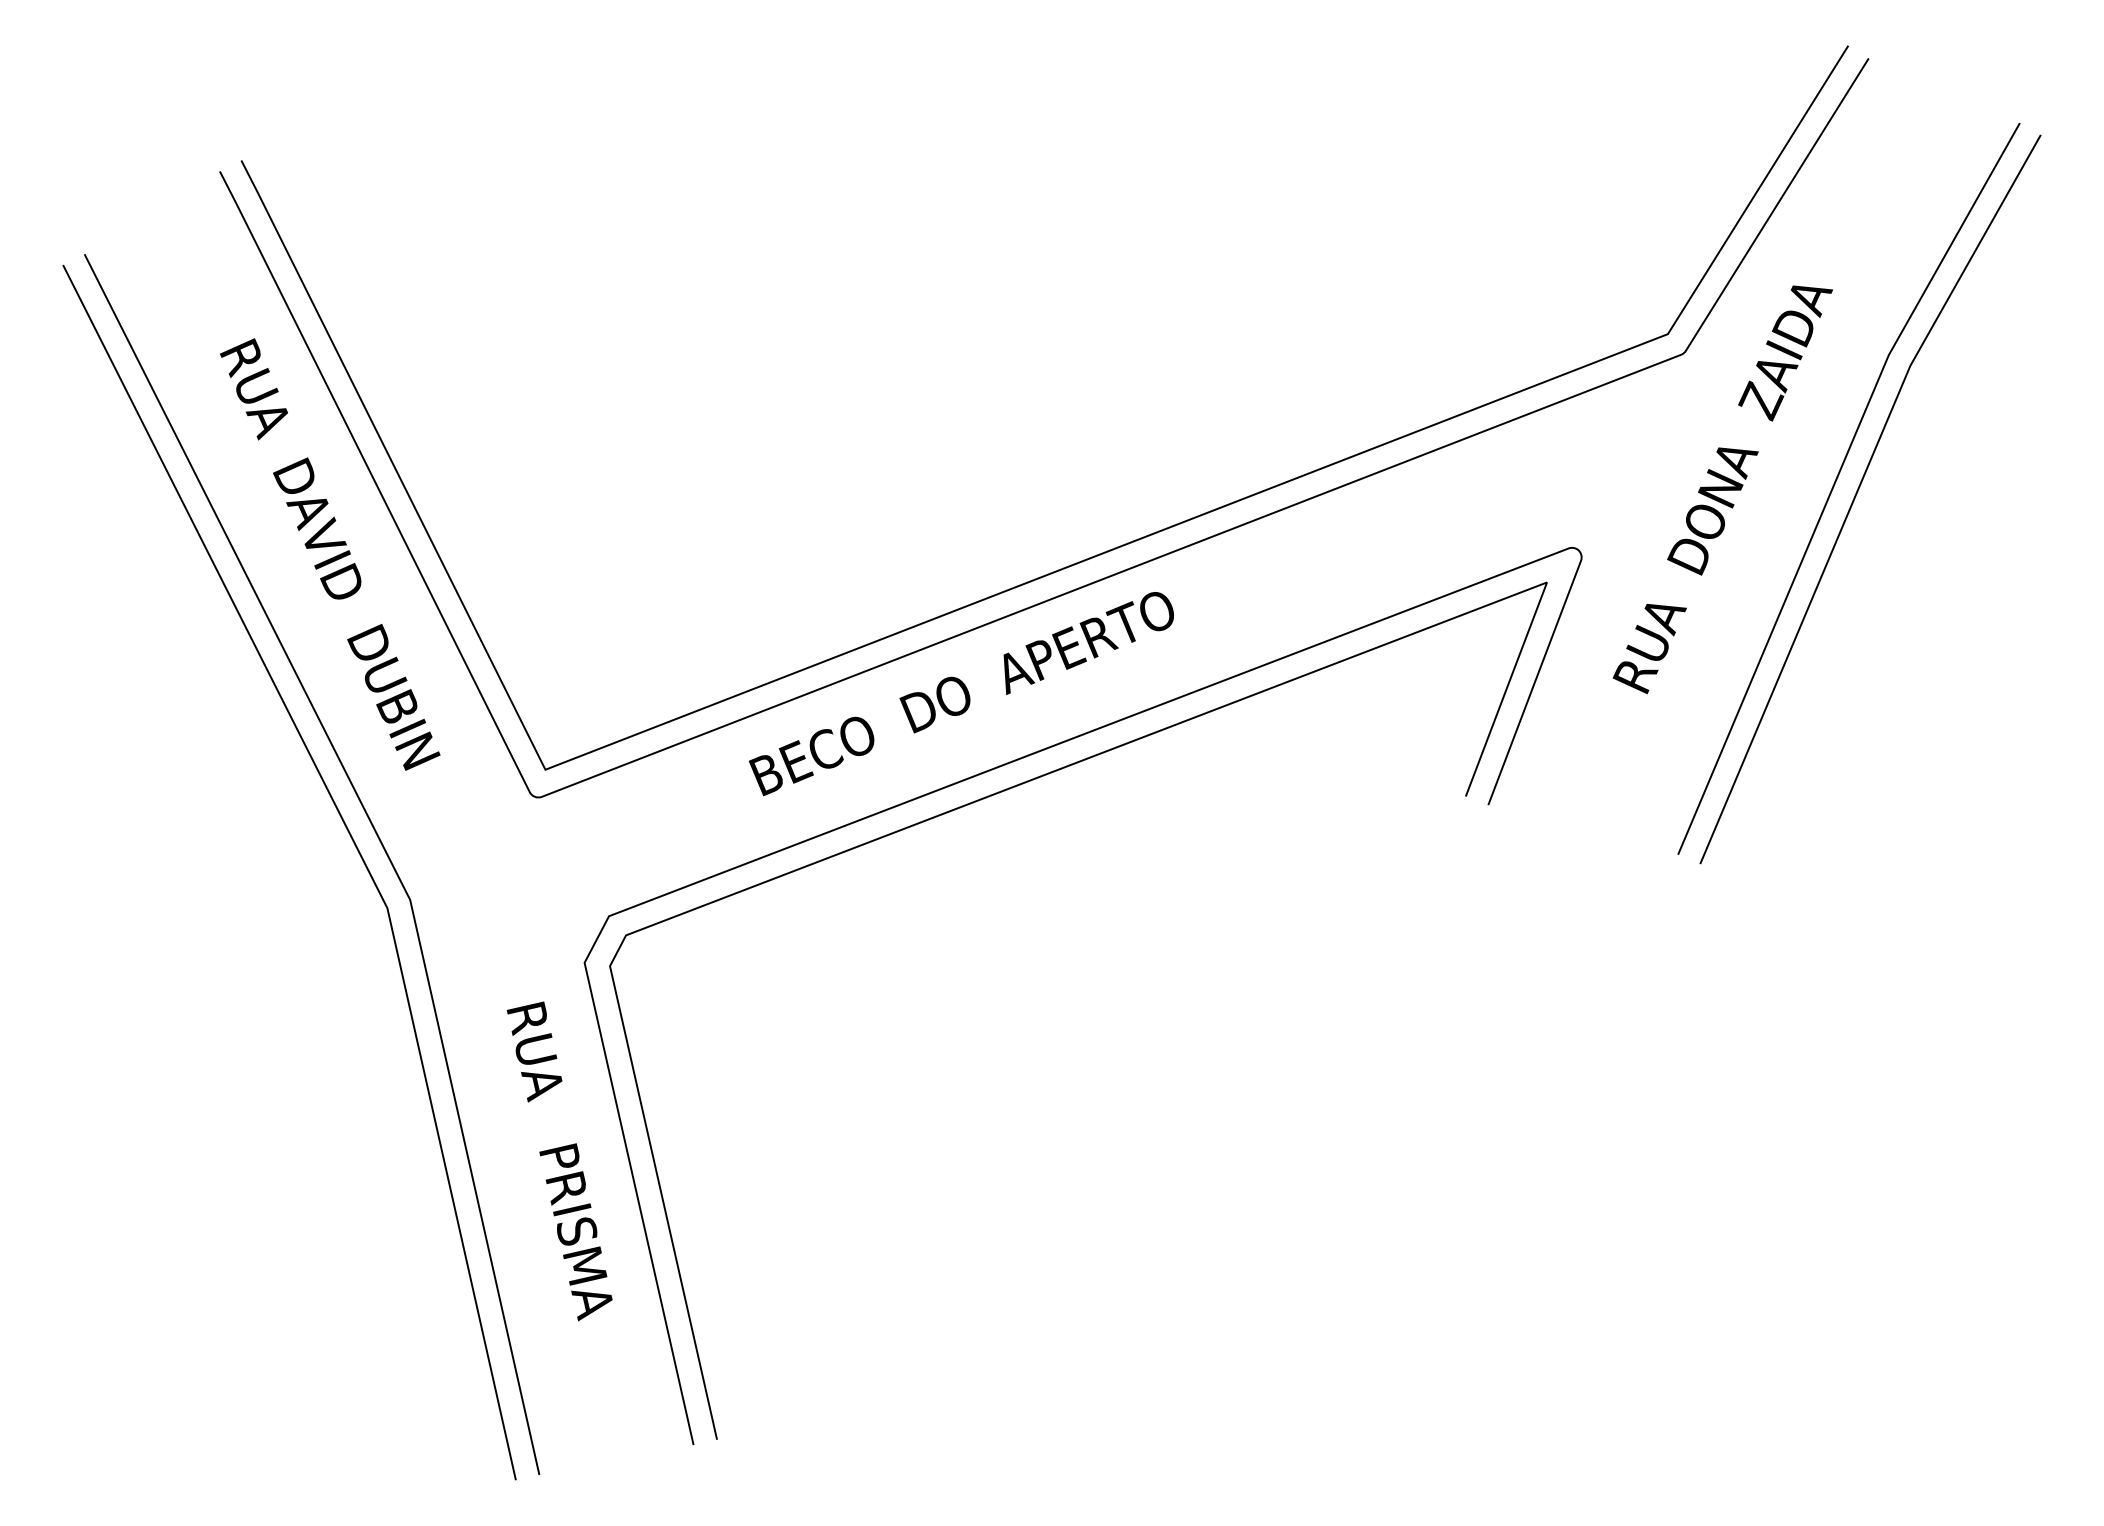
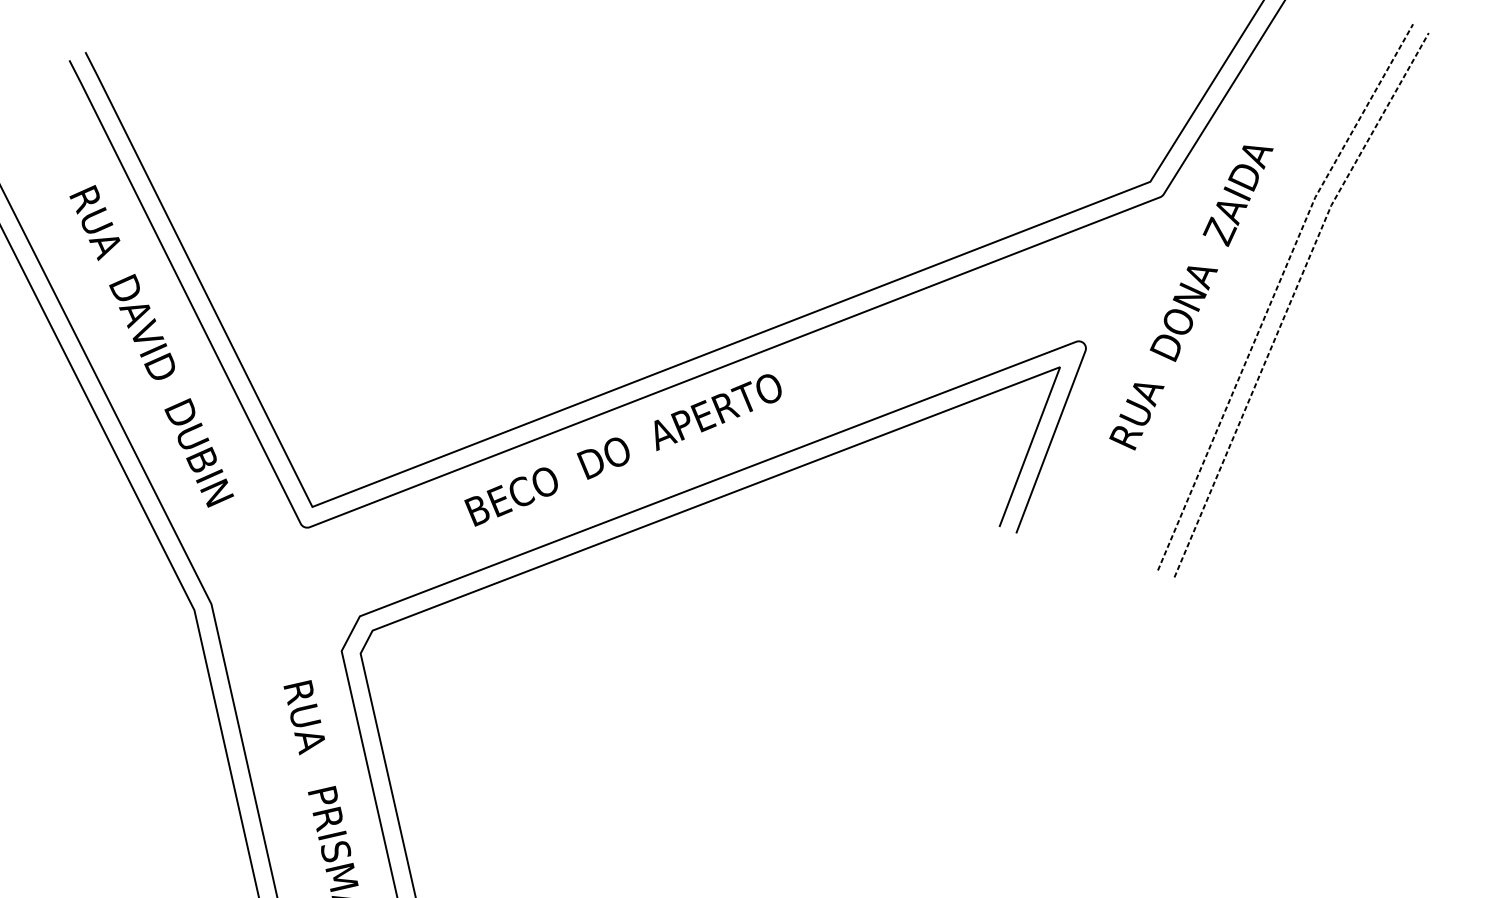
line: (1835, 481) -> (1275, 291), solid -> dashed
line: (1857, 491) -> (1291, 299), solid -> dashed

